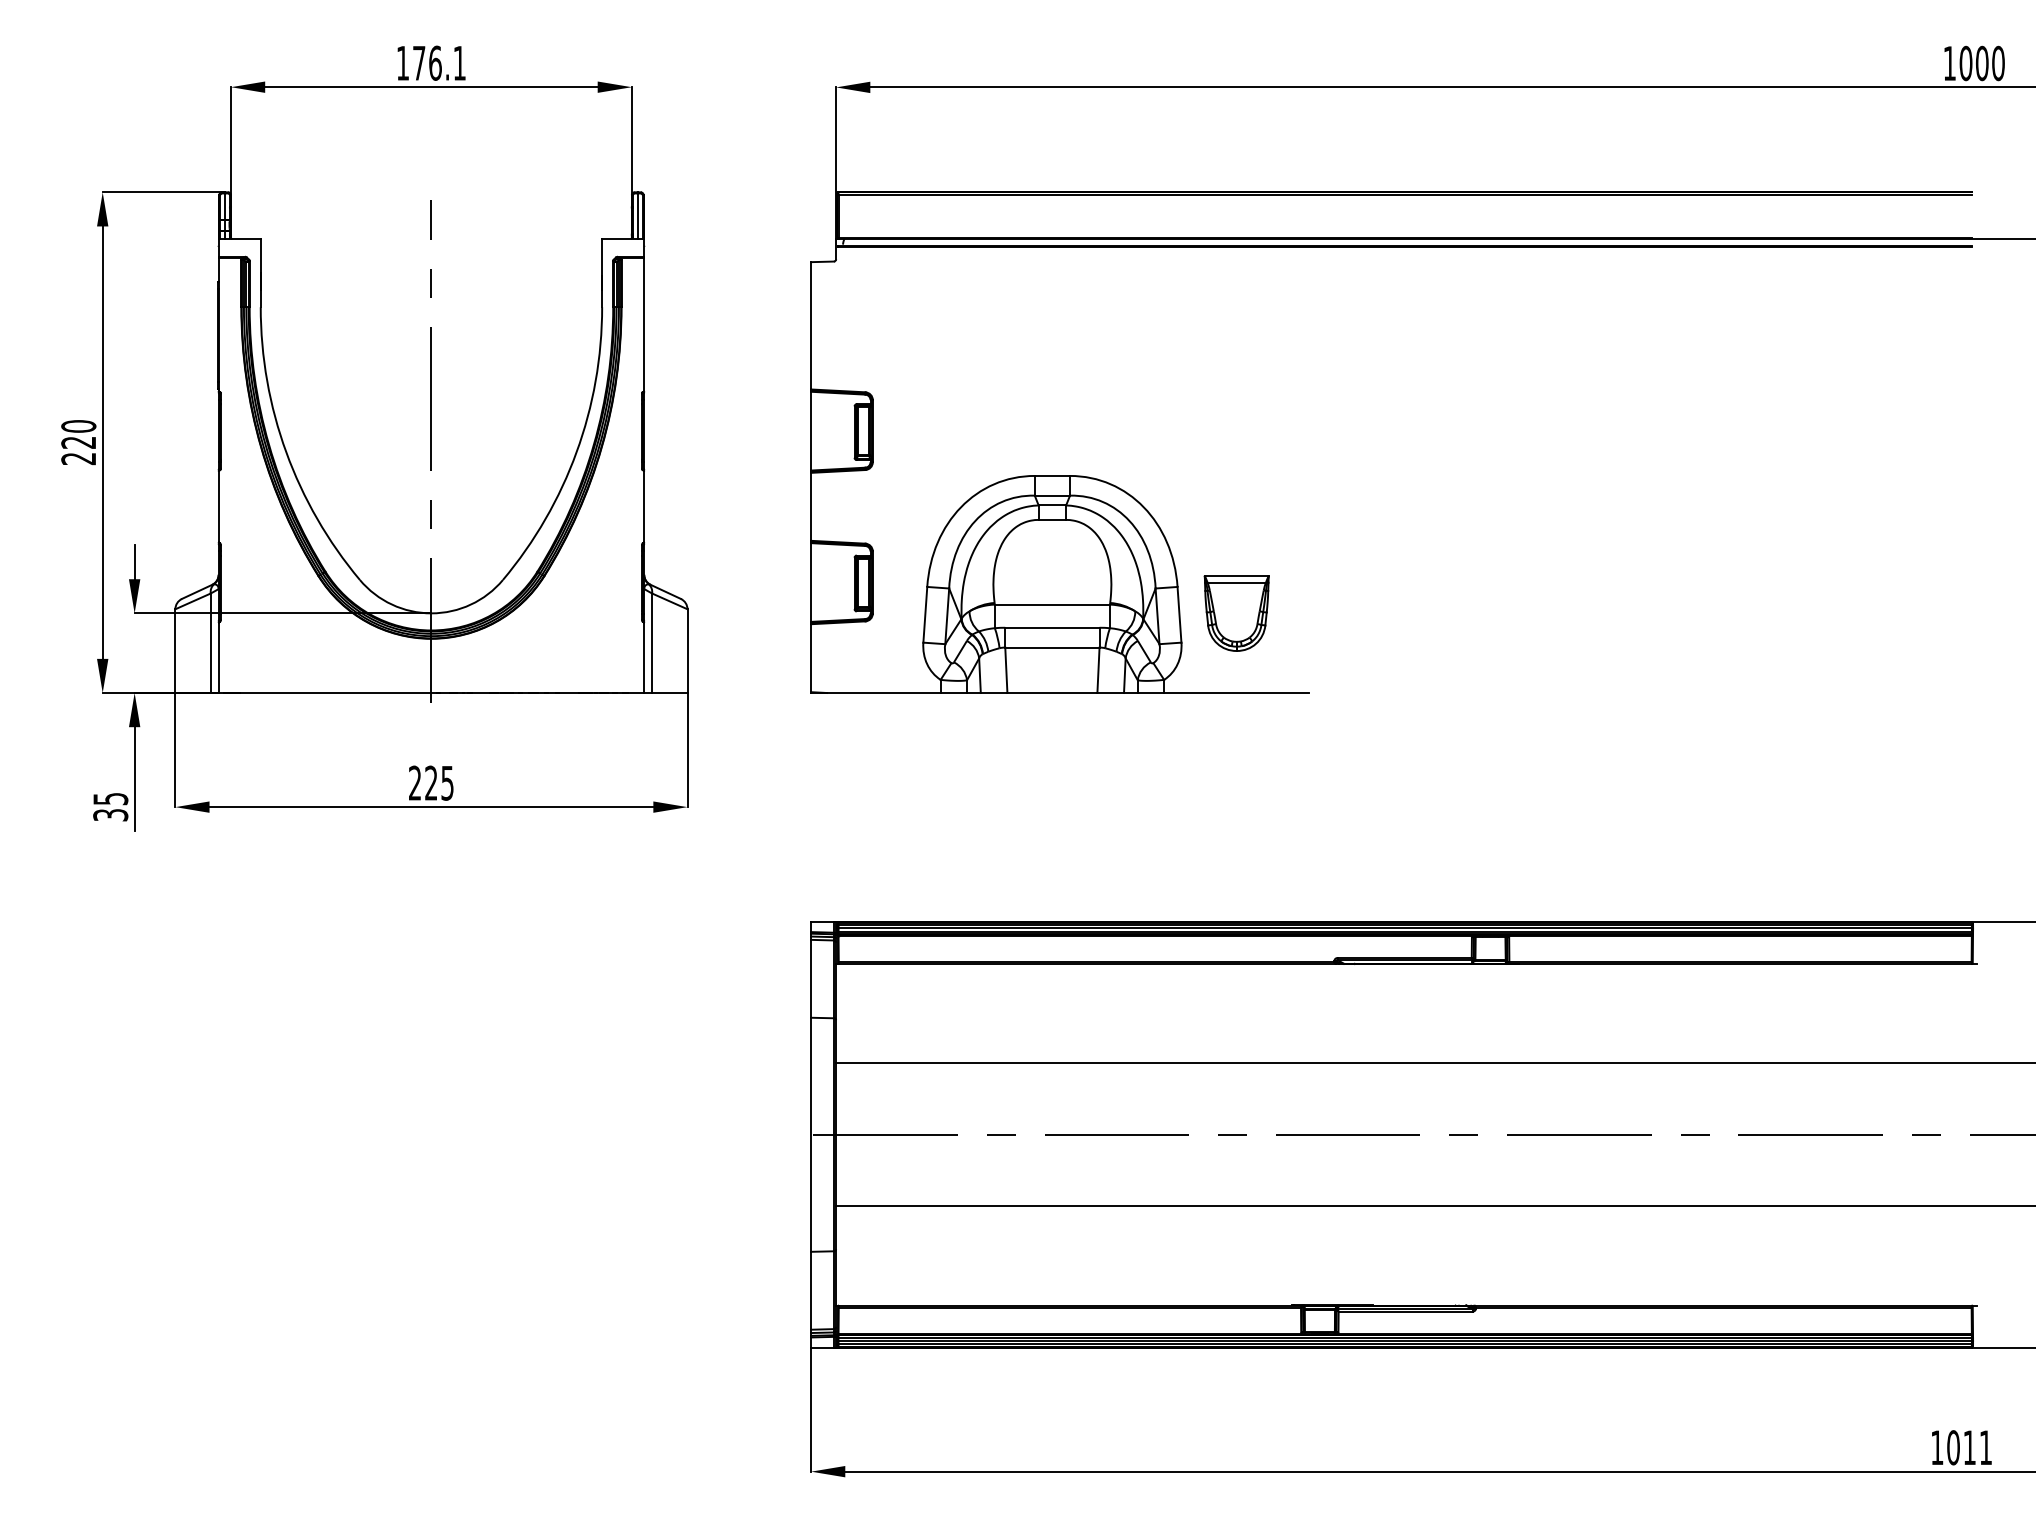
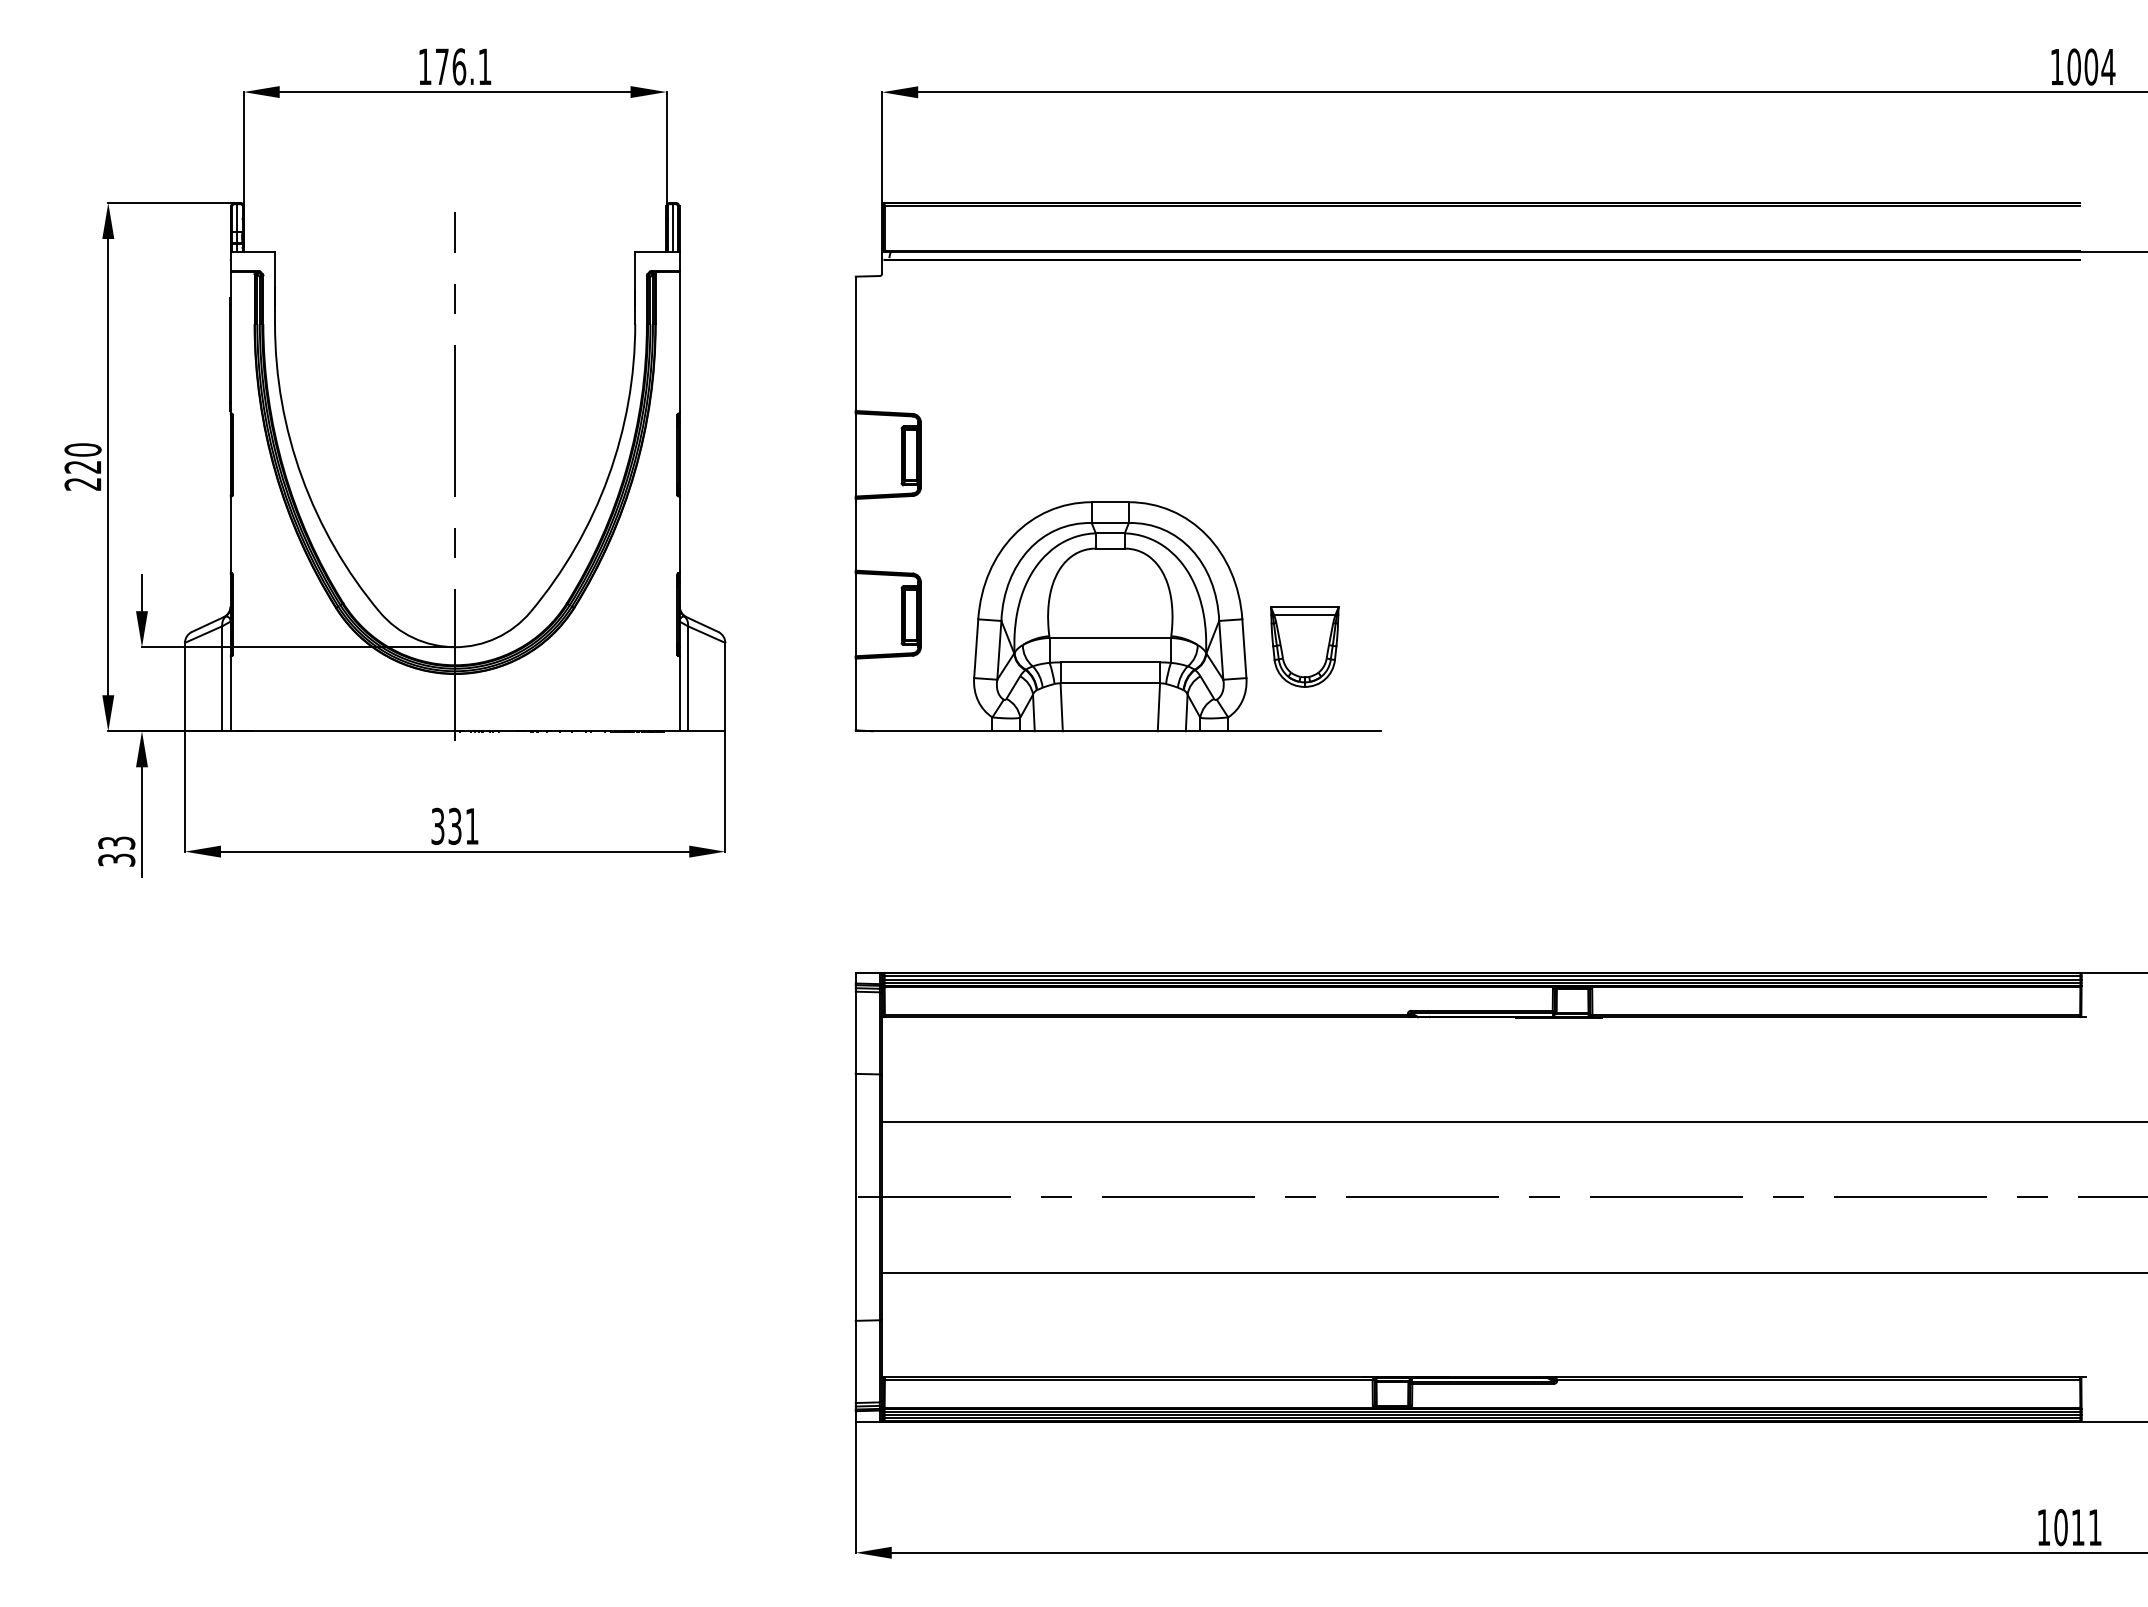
text: (1998, 62) -> (2108, 66), 1000 -> 1004
text: (430, 783) -> (454, 826), 225 -> 331
text: (110, 798) -> (116, 842), 35 -> 33

